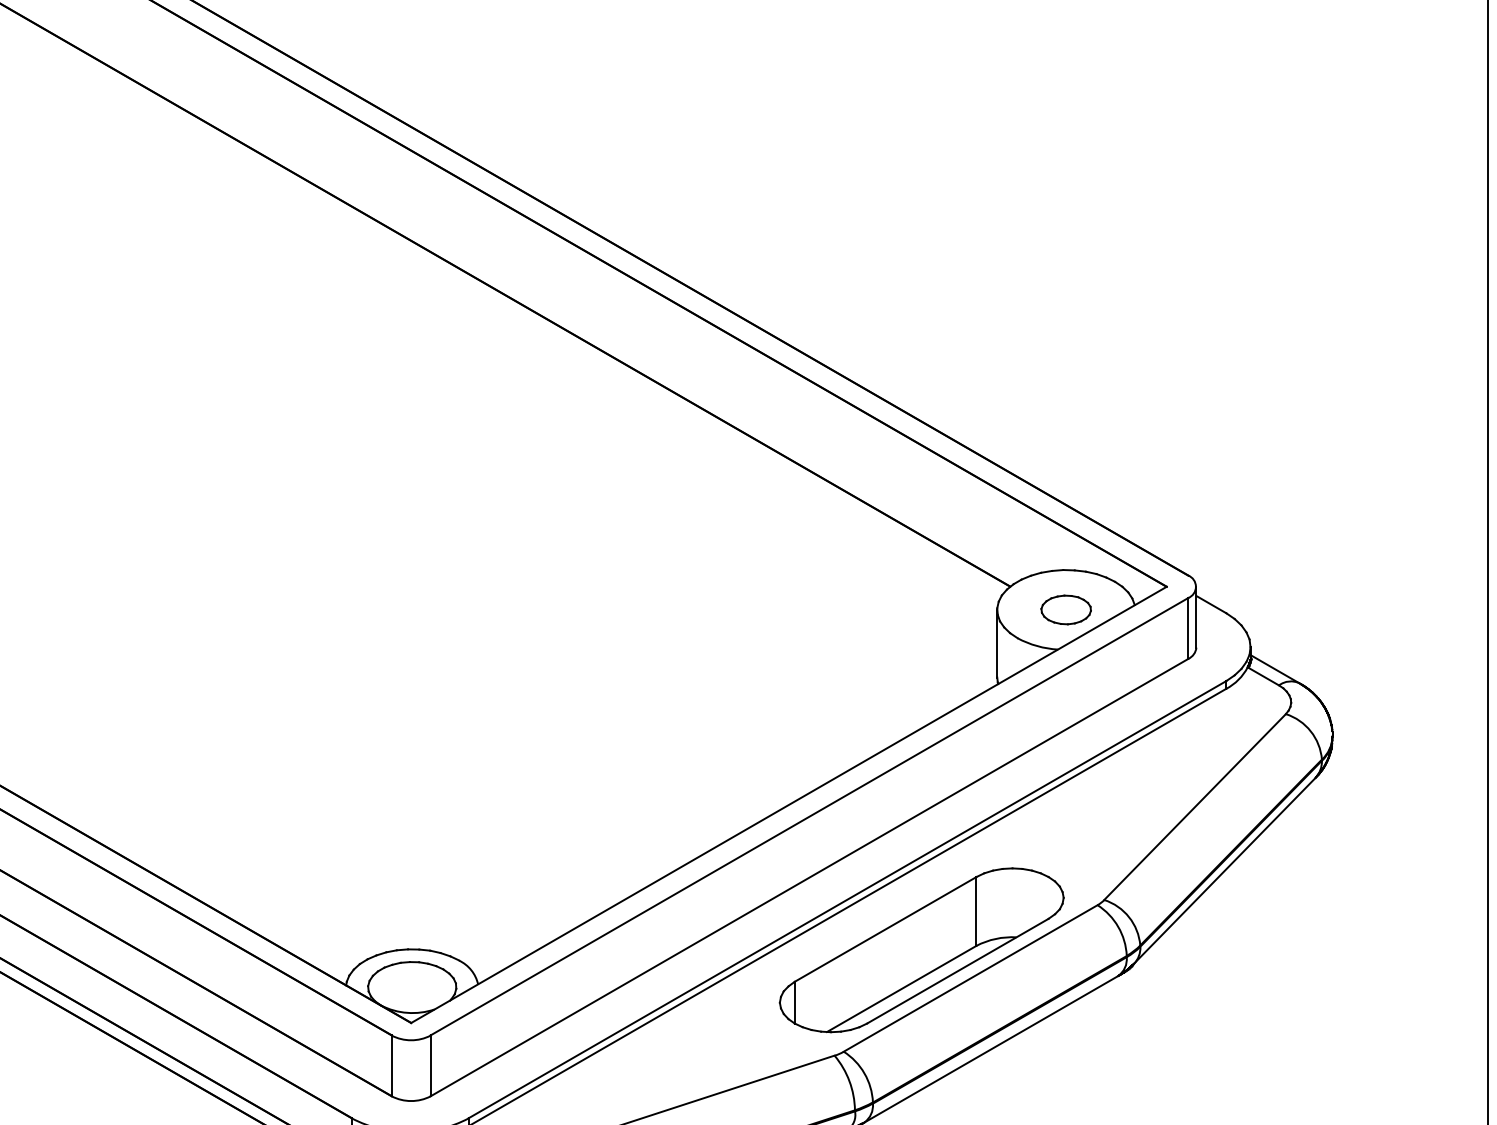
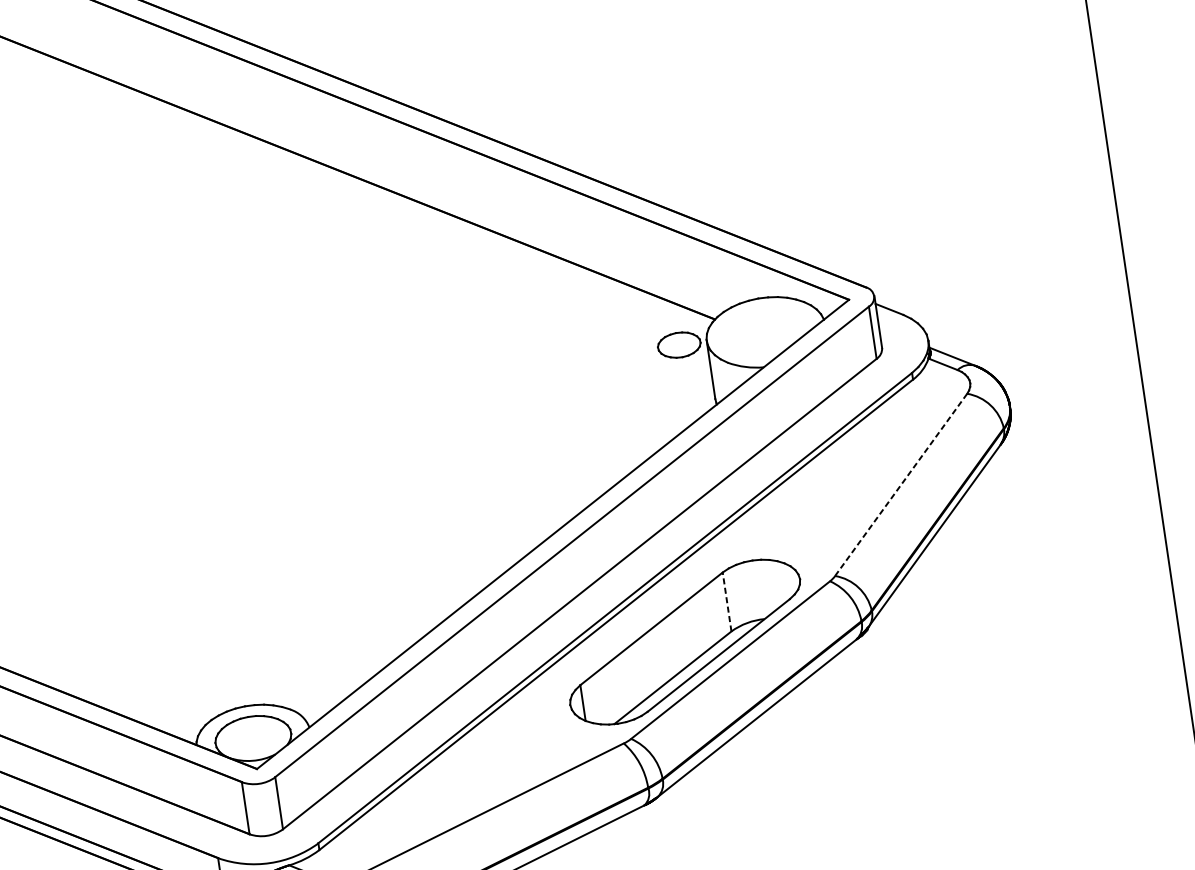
part: (1065, 609) -> (678, 344), moved
line: (1195, 807) -> (901, 485), solid -> dashed
line: (976, 910) -> (727, 601), solid -> dashed

